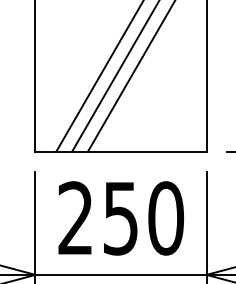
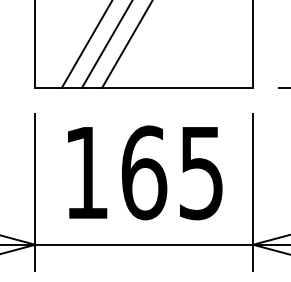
text: (121, 218) -> (144, 172), 250 -> 165

